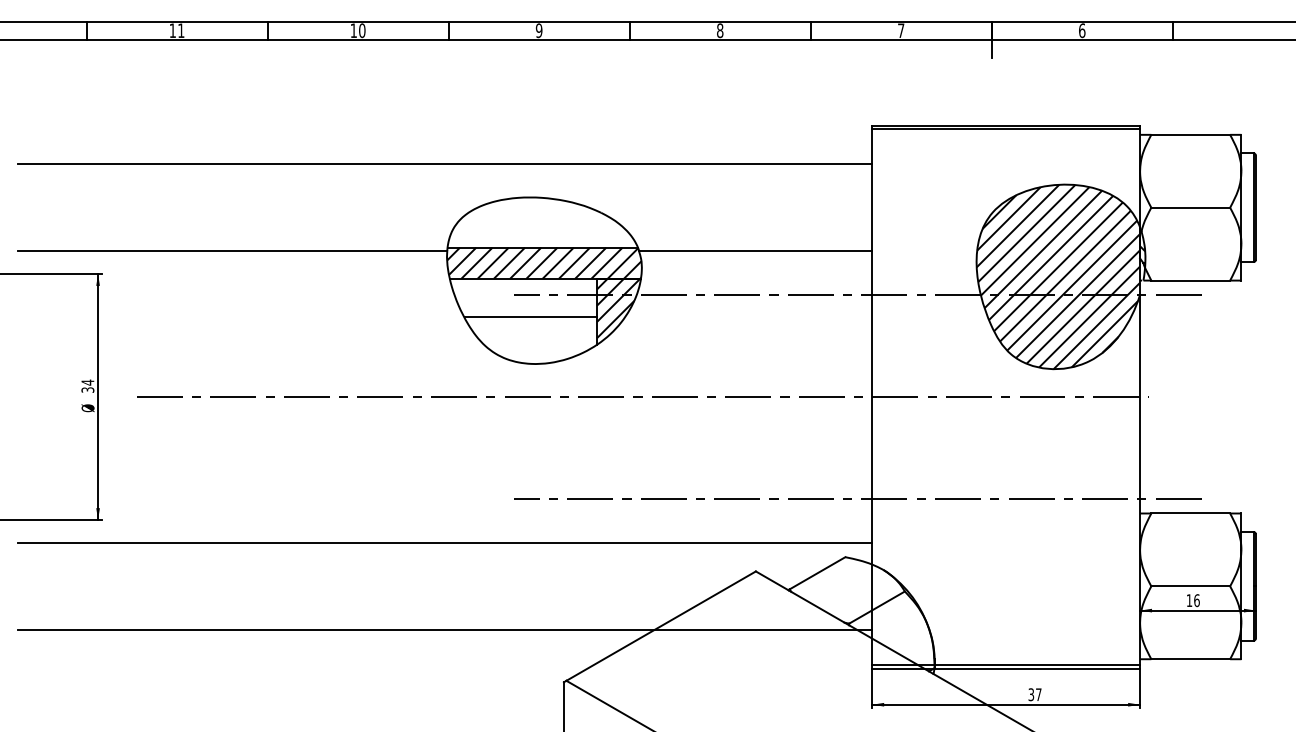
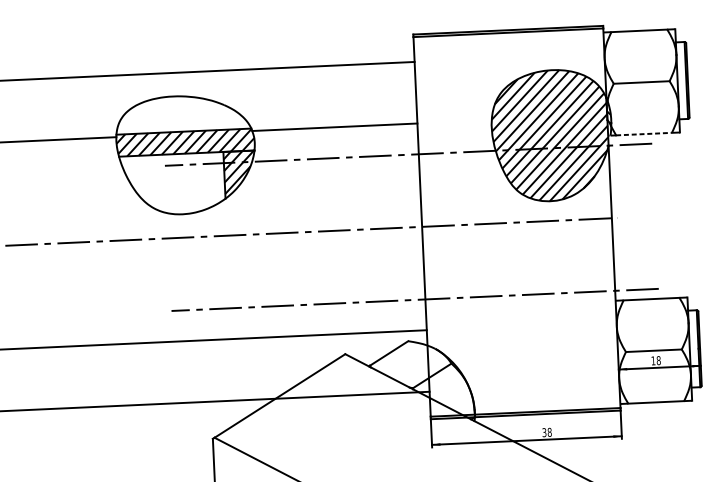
line: (1191, 280) -> (644, 134), solid -> dashed
line: (530, 317) -> (177, 181), removed
text: (1196, 600) -> (658, 360), 16 -> 18
text: (1038, 694) -> (549, 432), 37 -> 38

